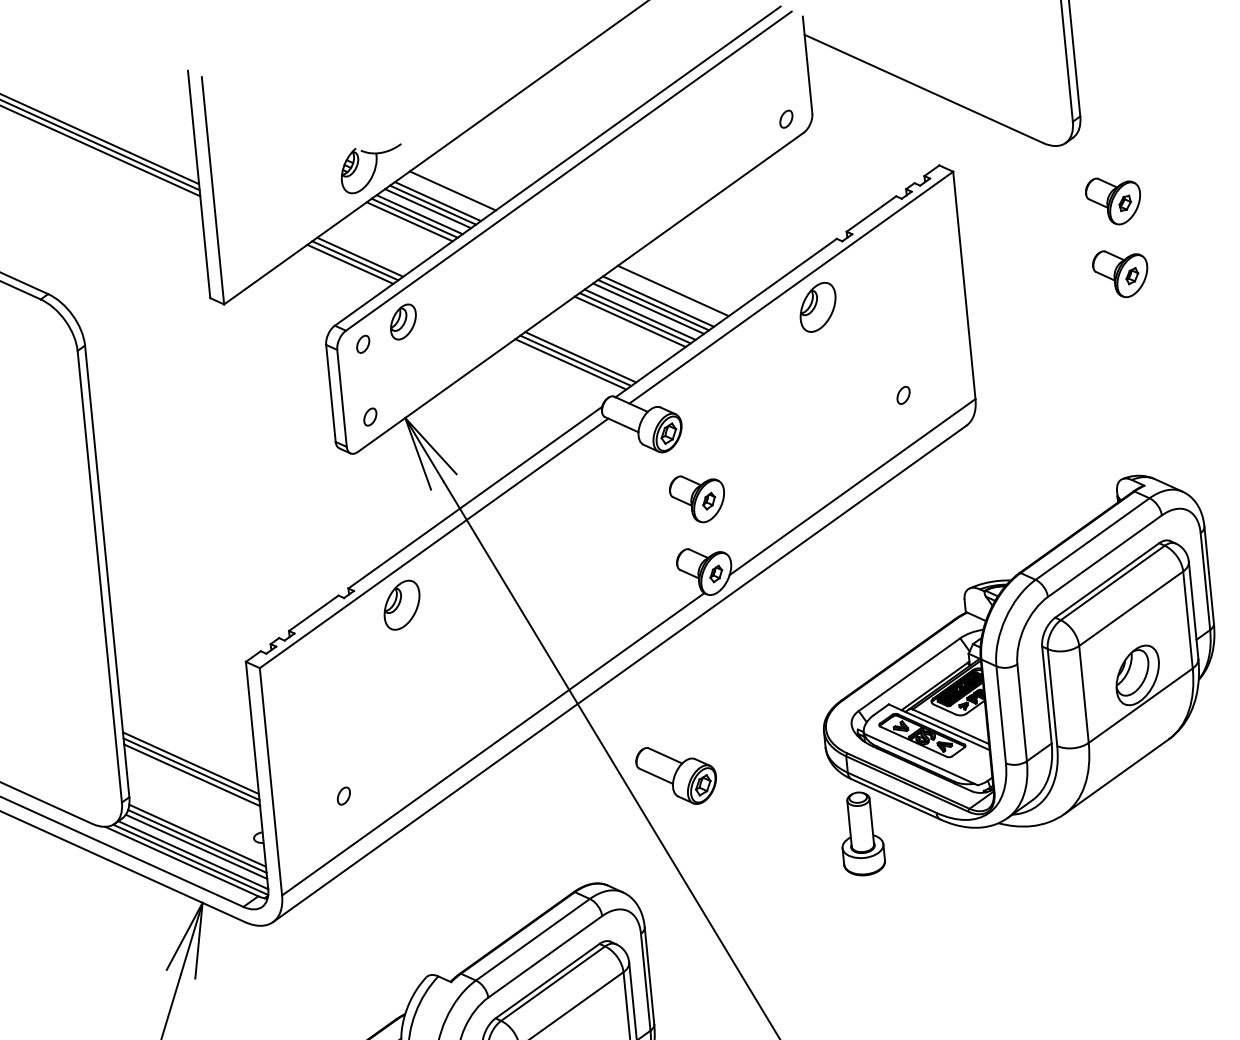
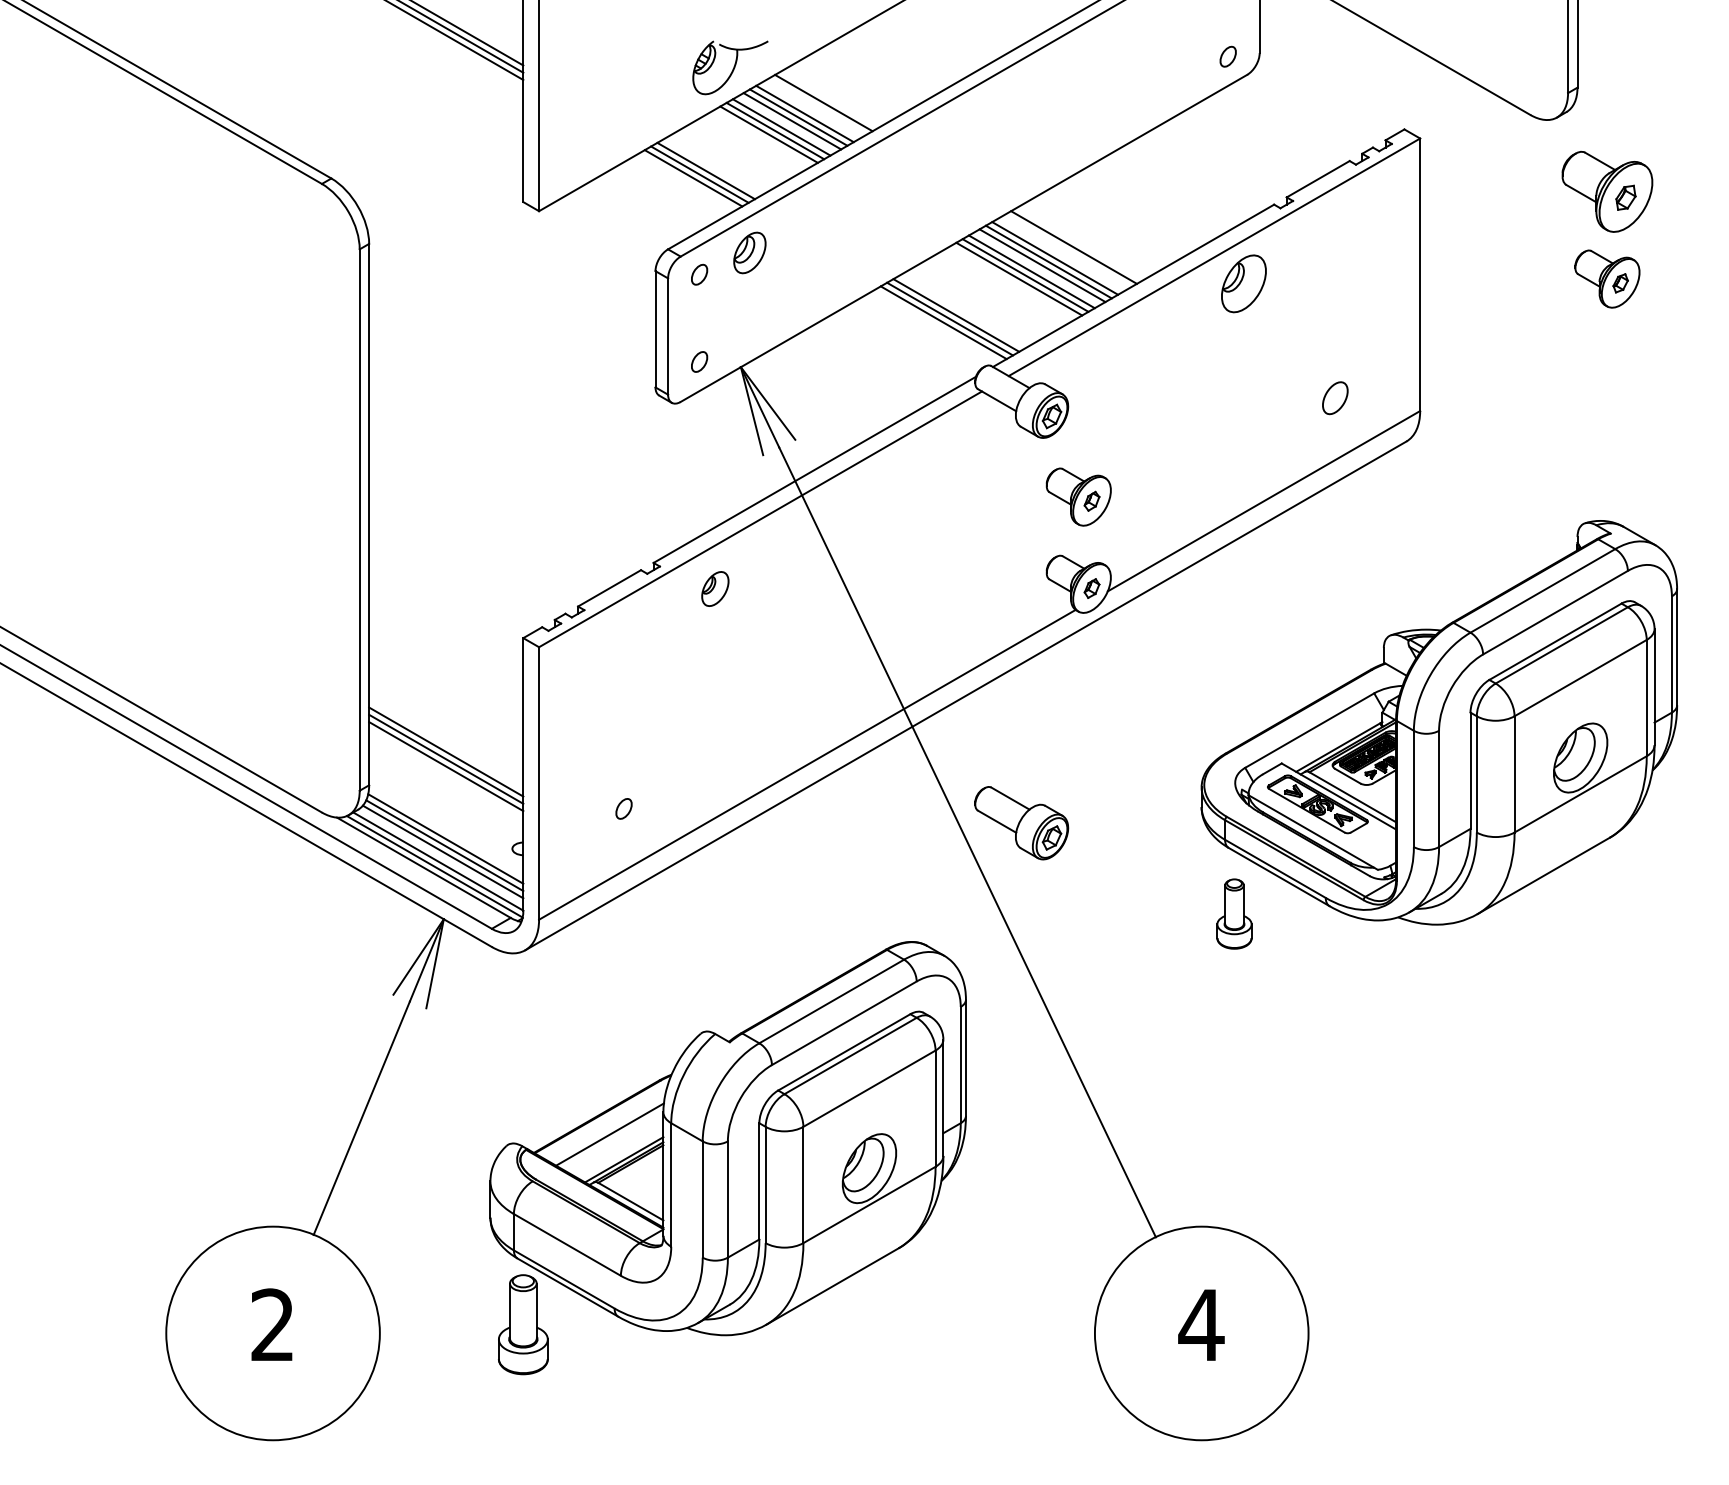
part: (1113, 200) -> (1607, 191), size x1.4
part: (903, 395) -> (1334, 398), size x1.6
part: (402, 604) -> (715, 588), size x0.6
part: (861, 833) -> (1234, 913), size x0.7

